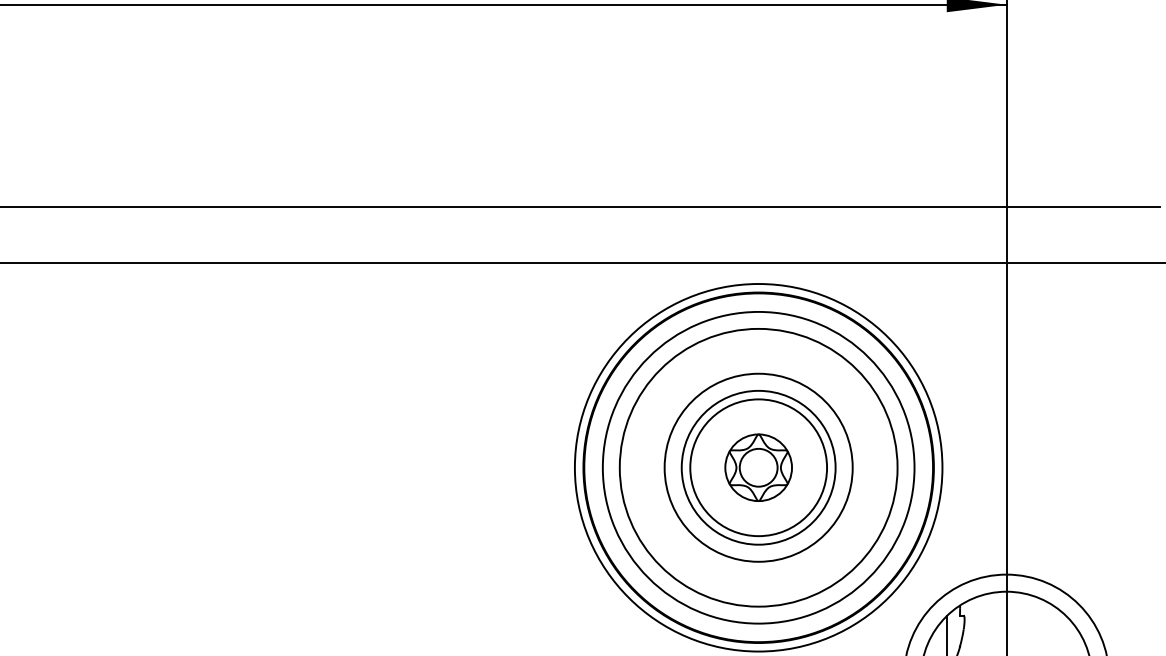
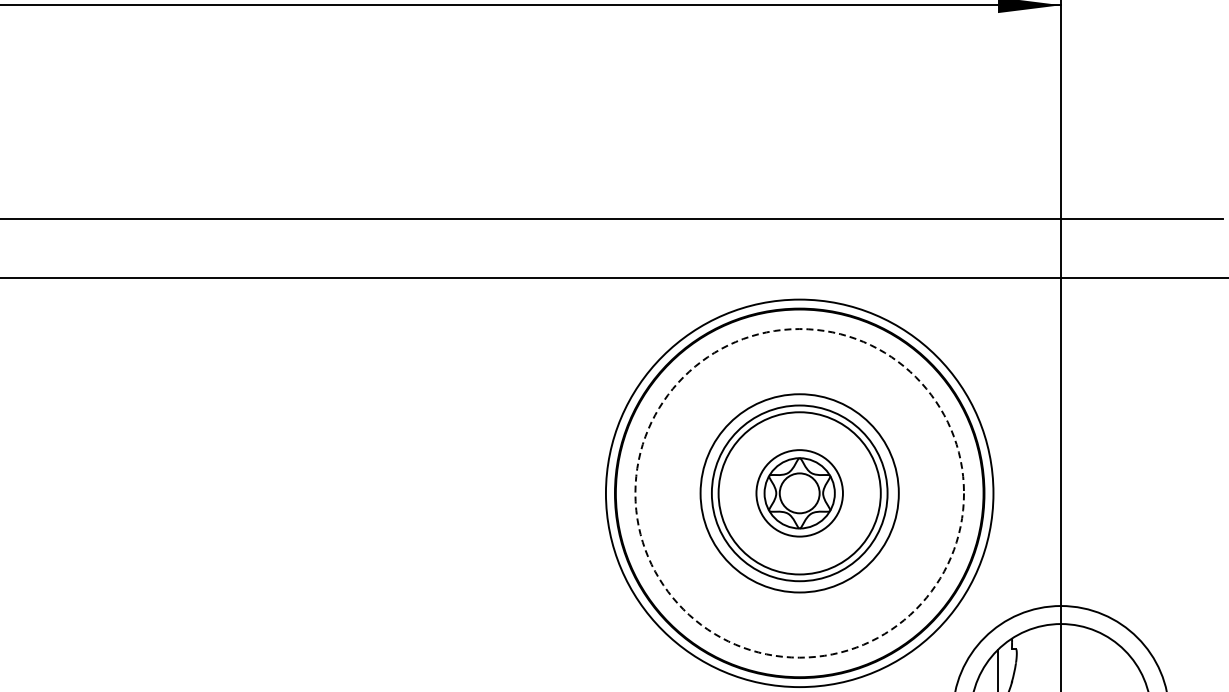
circle: (758, 466) -> (799, 492), size x0.6
circle: (758, 467) -> (799, 493), size x0.6
circle: (758, 467) -> (799, 493), solid -> dashed

